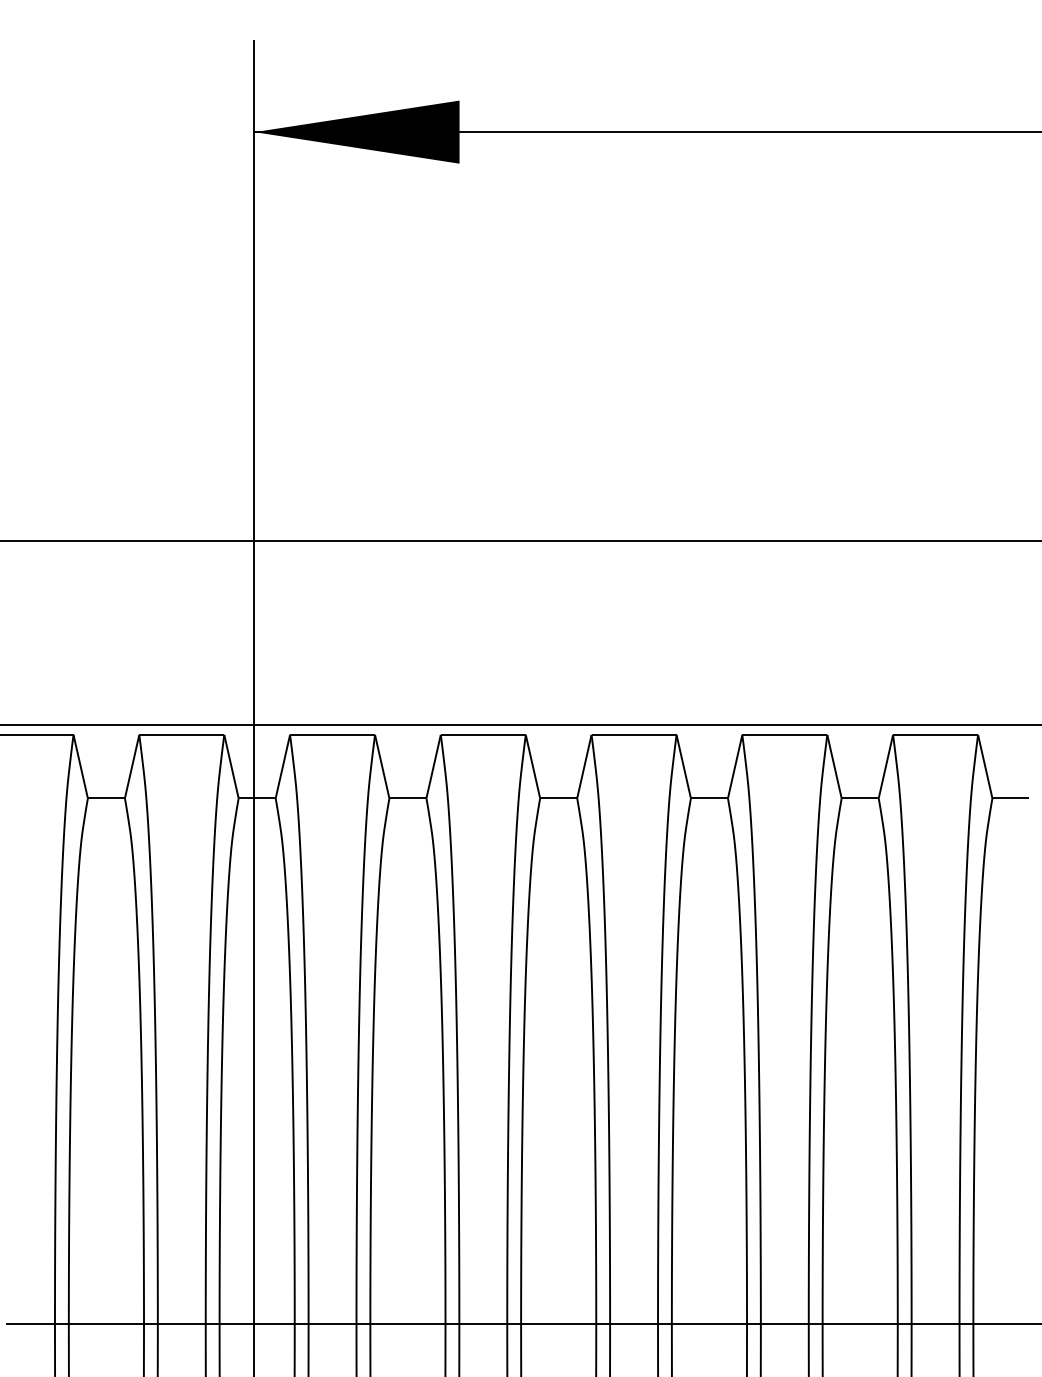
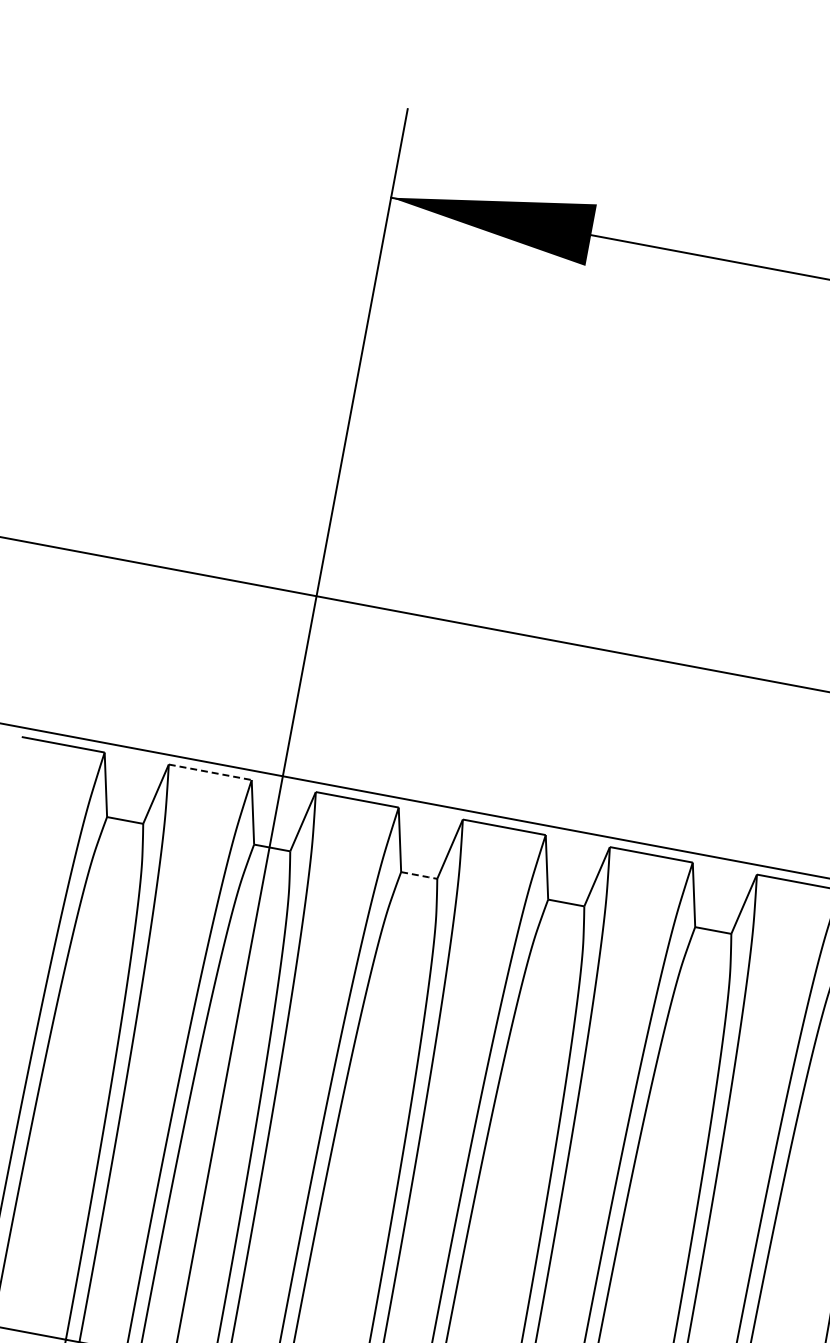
line: (181, 734) -> (210, 771), solid -> dashed
line: (408, 798) -> (419, 875), solid -> dashed

